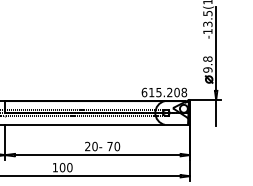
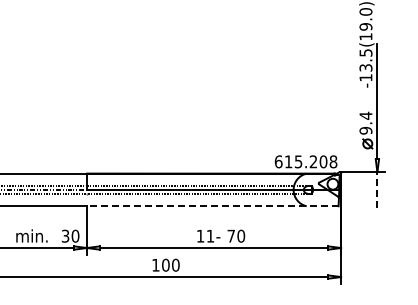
text: (207, 58) -> (365, 115), 9.8 -> 9.4
line: (216, 112) -> (377, 189), solid -> dashed
line: (96, 124) -> (212, 206), solid -> dashed
text: (91, 146) -> (205, 235), 20- -> 11-

